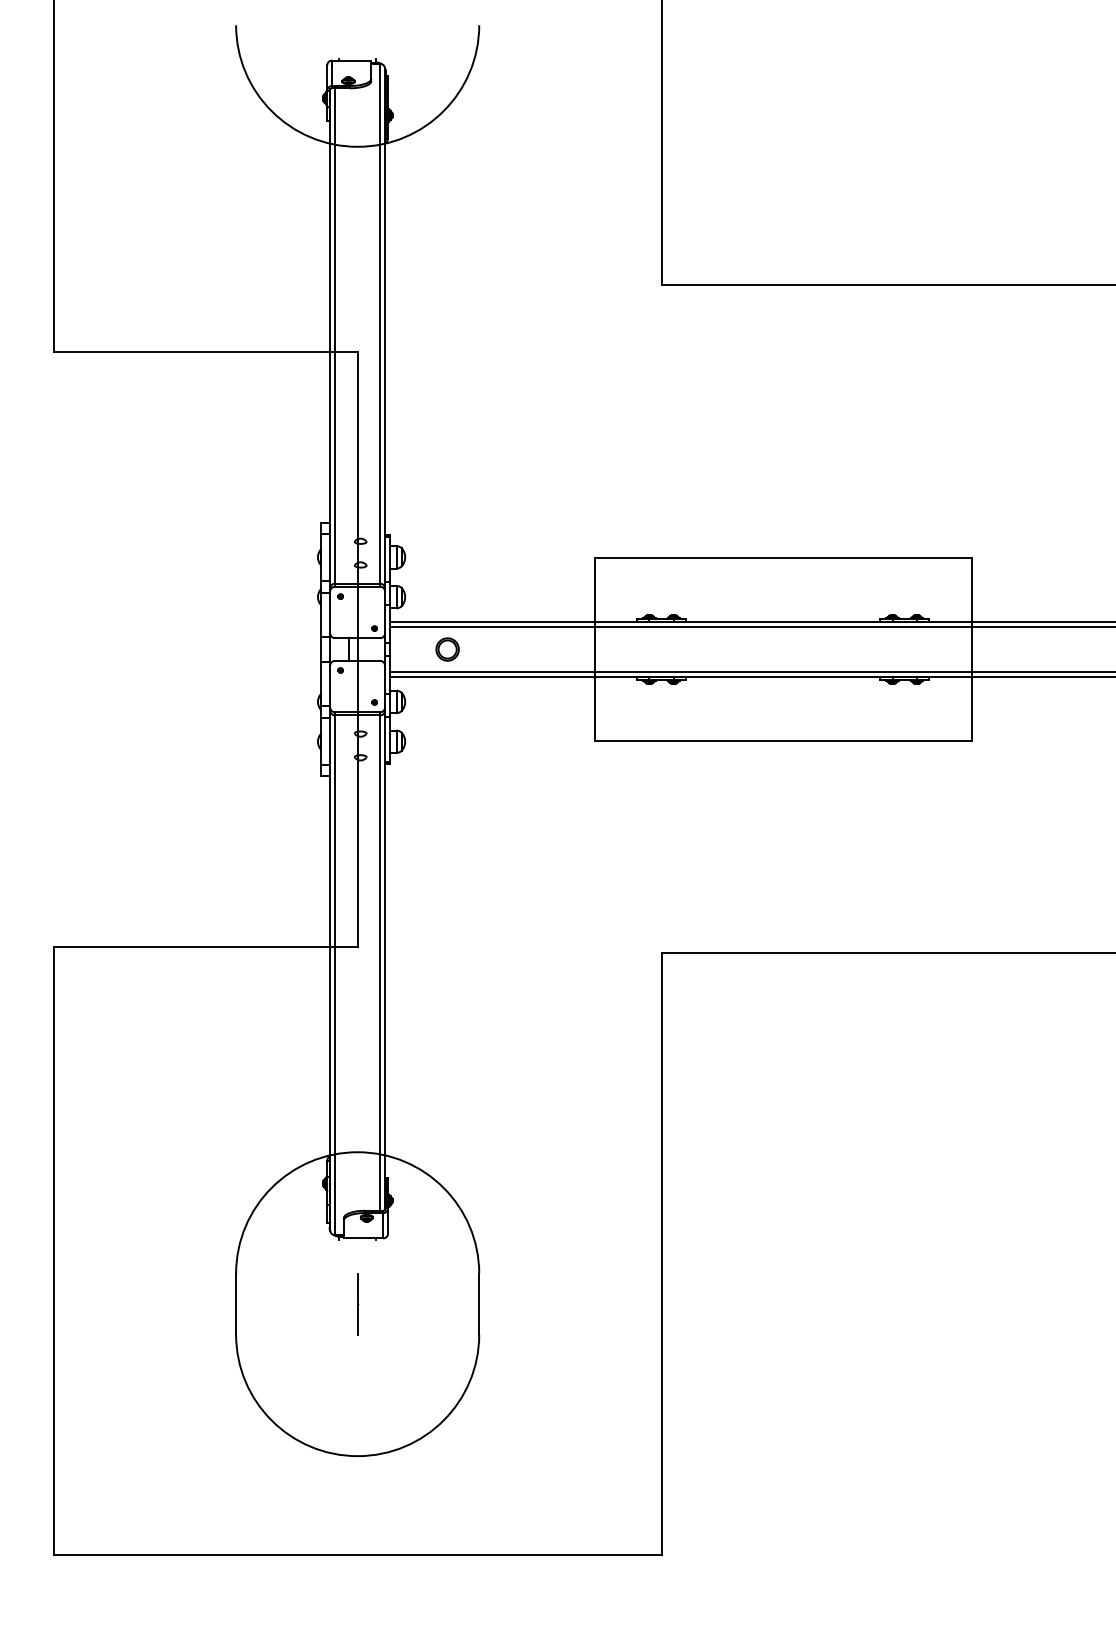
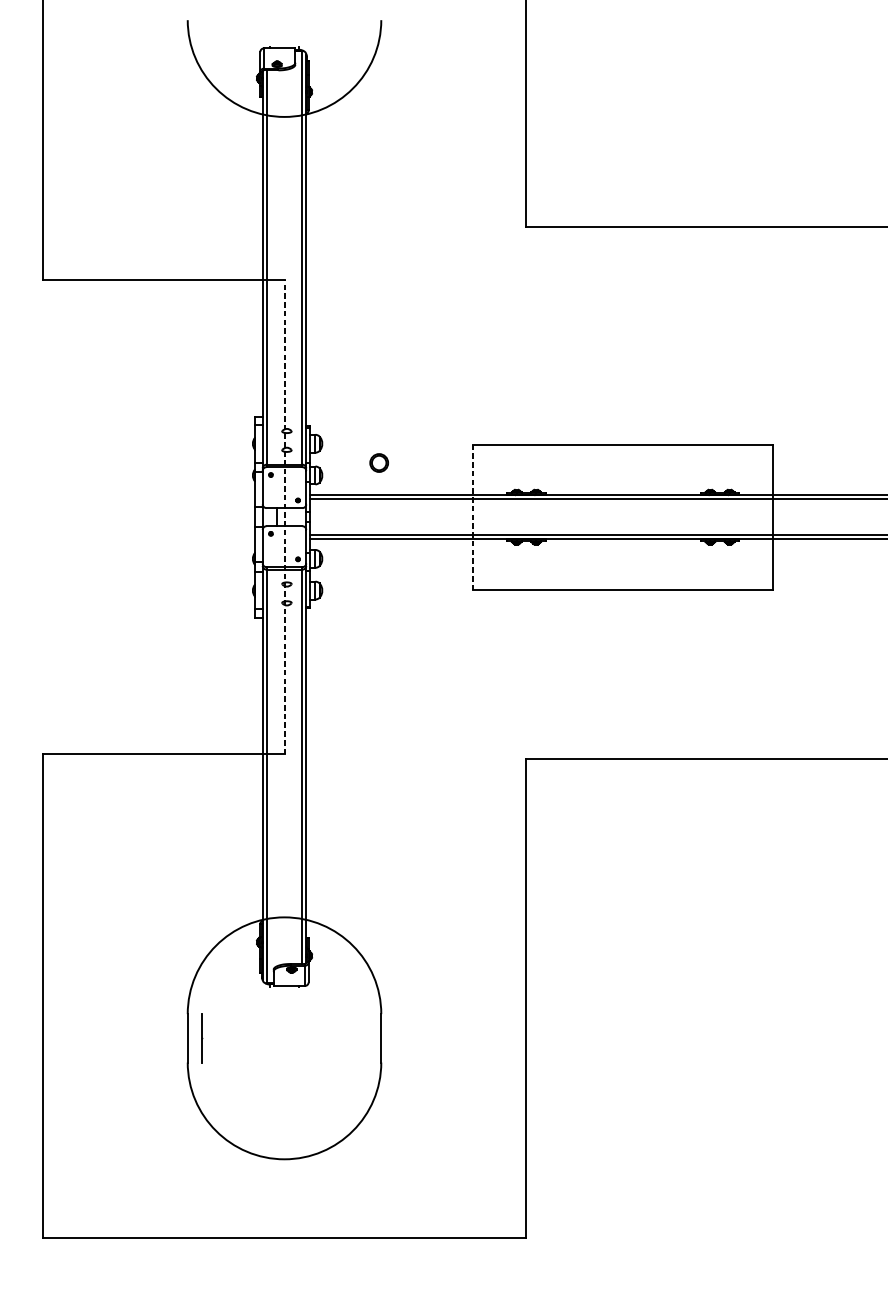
line: (357, 649) -> (284, 517), solid -> dashed
part: (447, 649) -> (379, 463), moved
line: (594, 650) -> (473, 517), solid -> dashed
line: (358, 1304) -> (202, 1038), moved

